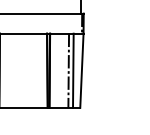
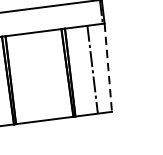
line: (73, 70) -> (98, 68), removed
line: (81, 71) -> (107, 68), solid -> dashed

